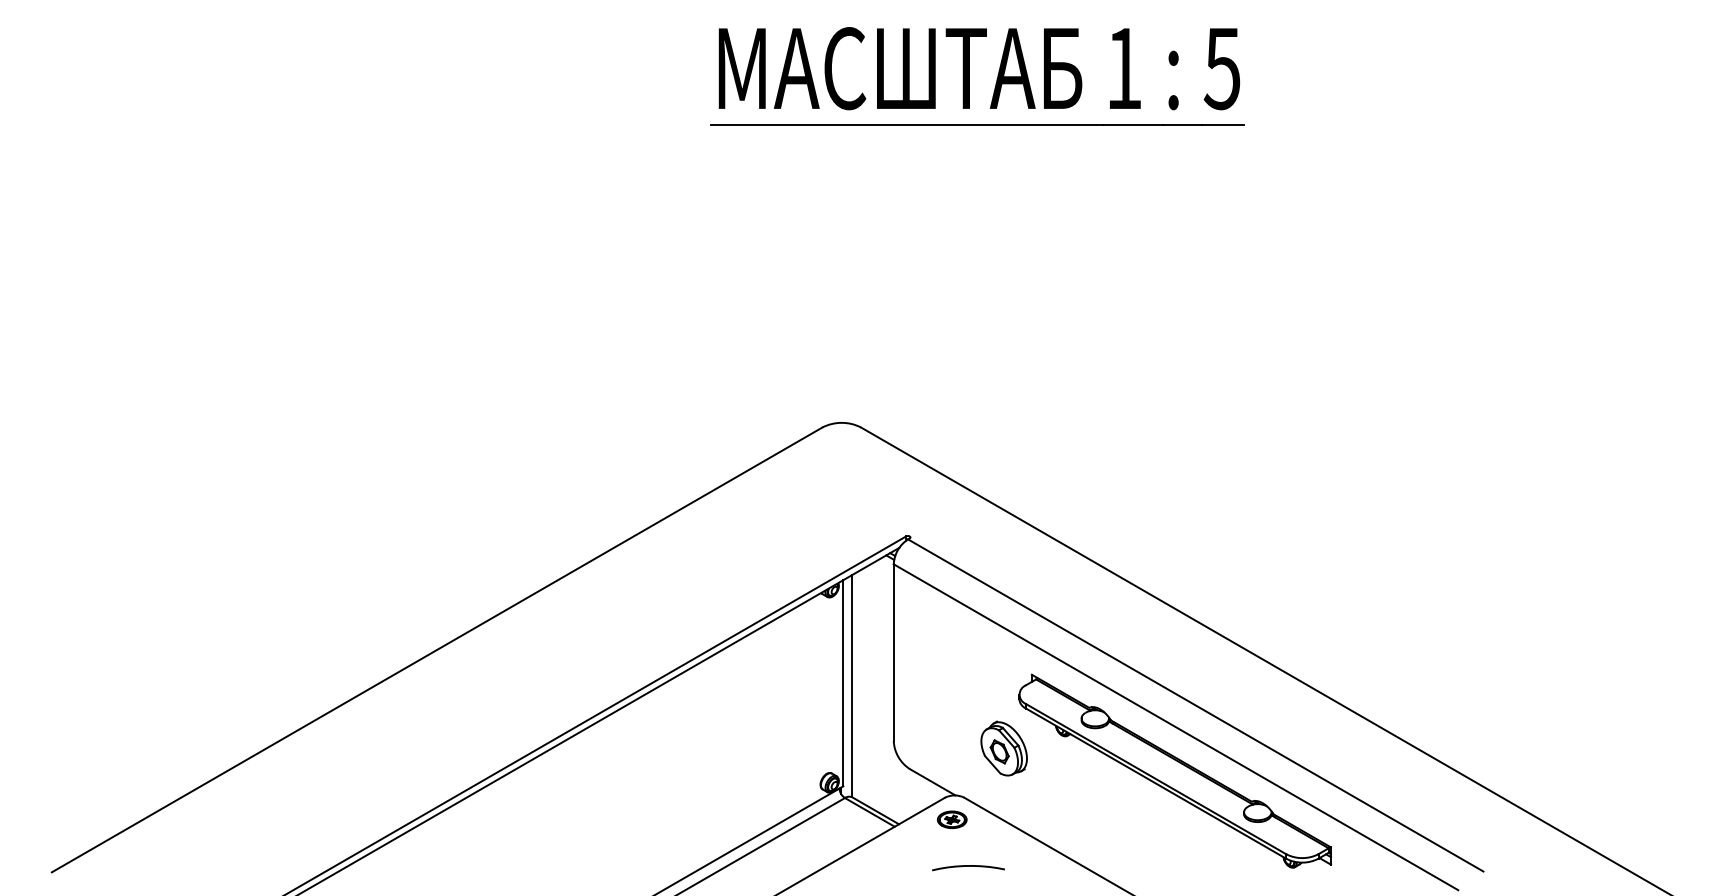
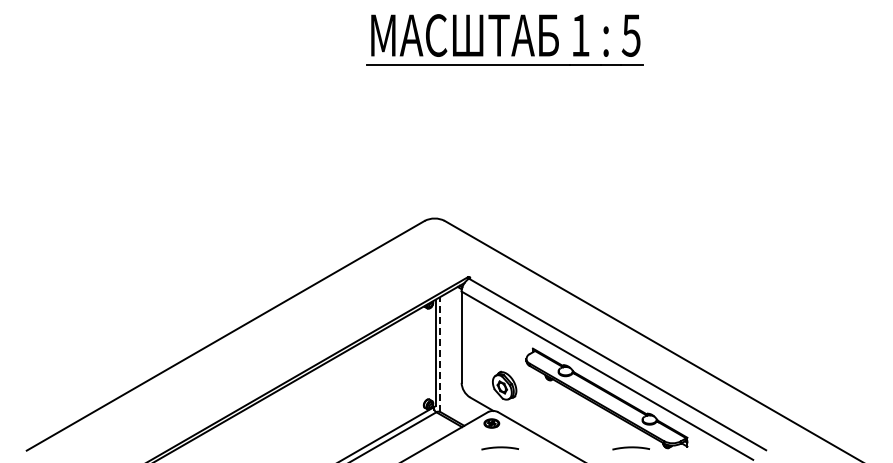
line: (852, 686) -> (440, 354), solid -> dashed
part: (1003, 748) -> (504, 385), moved
curve: (1222, 868) -> (631, 448), added

